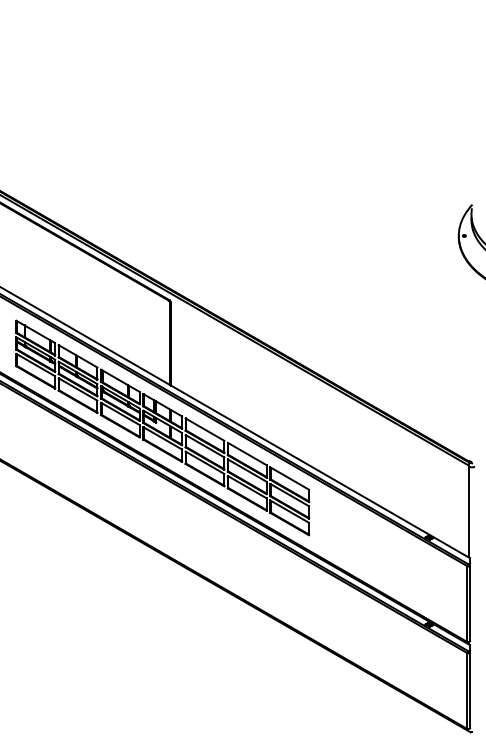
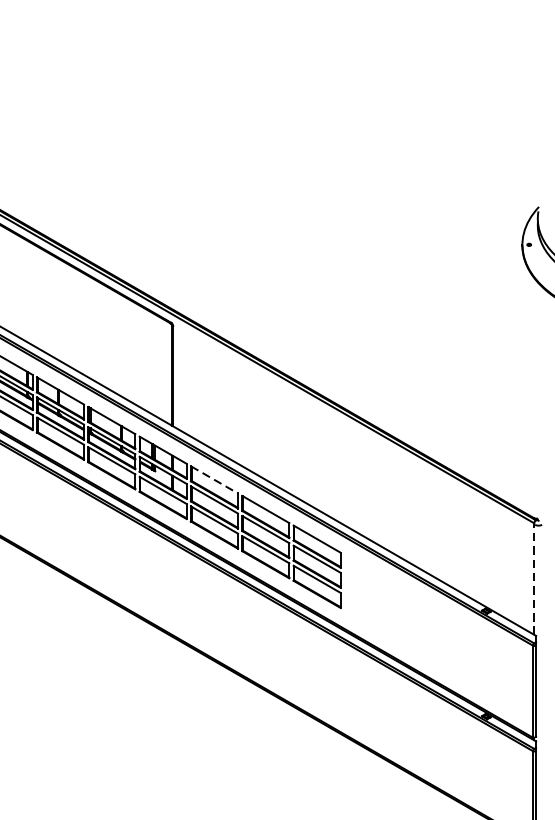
line: (205, 429) -> (215, 479), solid -> dashed
line: (468, 511) -> (534, 579), solid -> dashed

